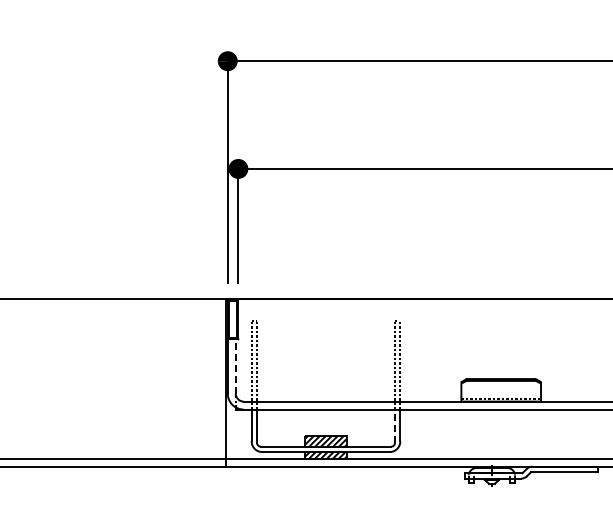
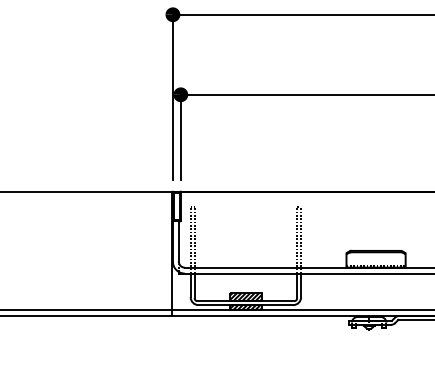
line: (235, 365) -> (178, 240), dashed -> solid
line: (395, 426) -> (297, 286), dashed -> solid

